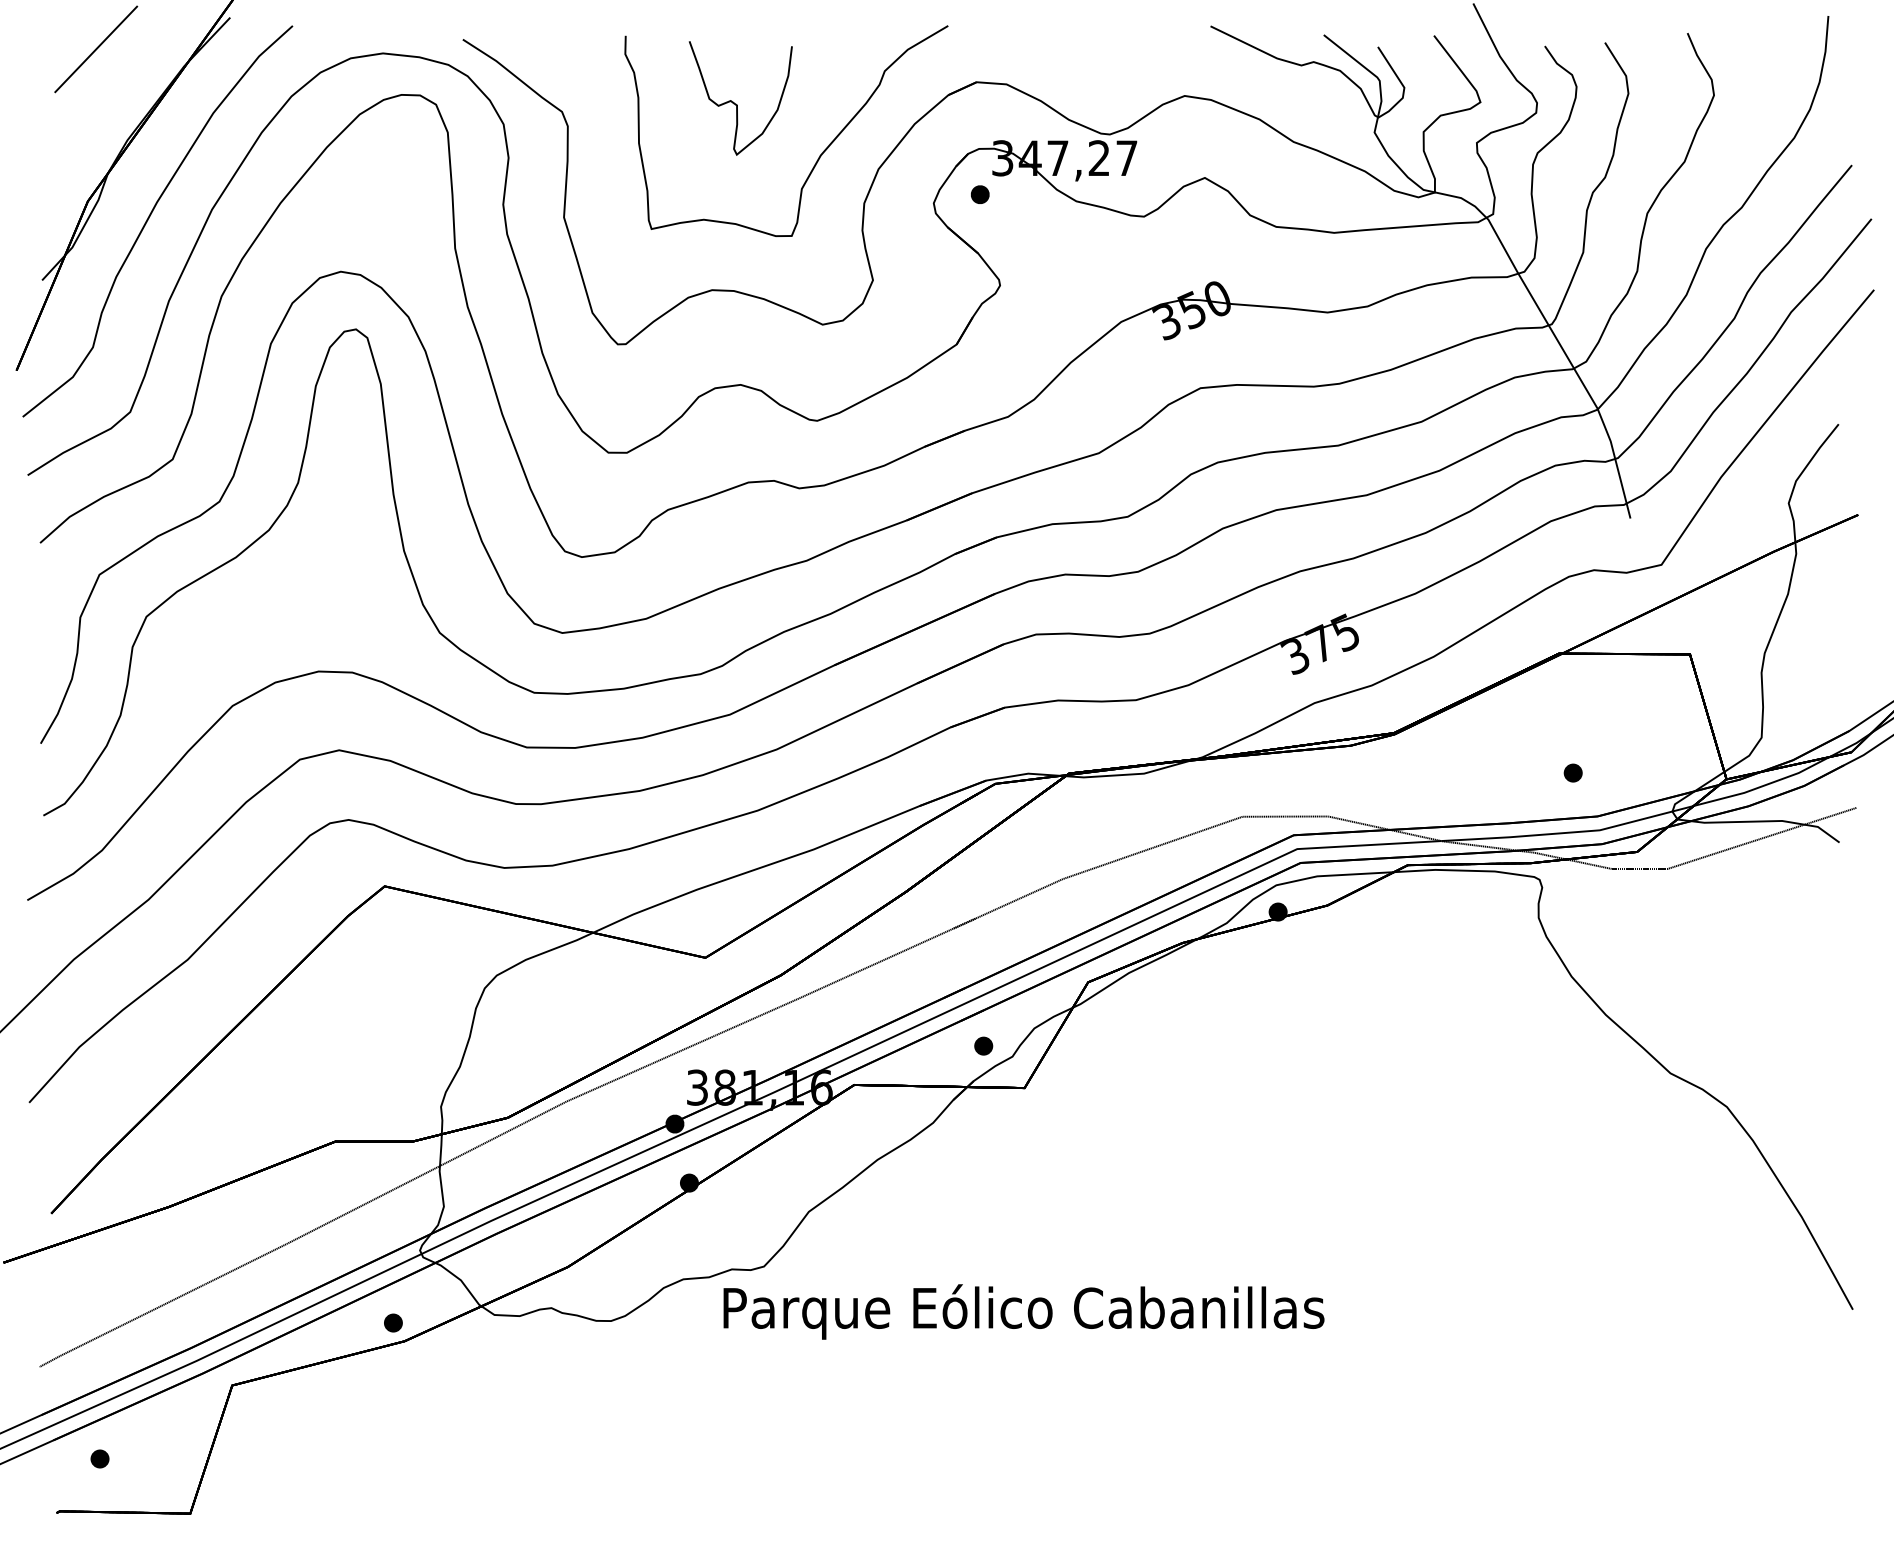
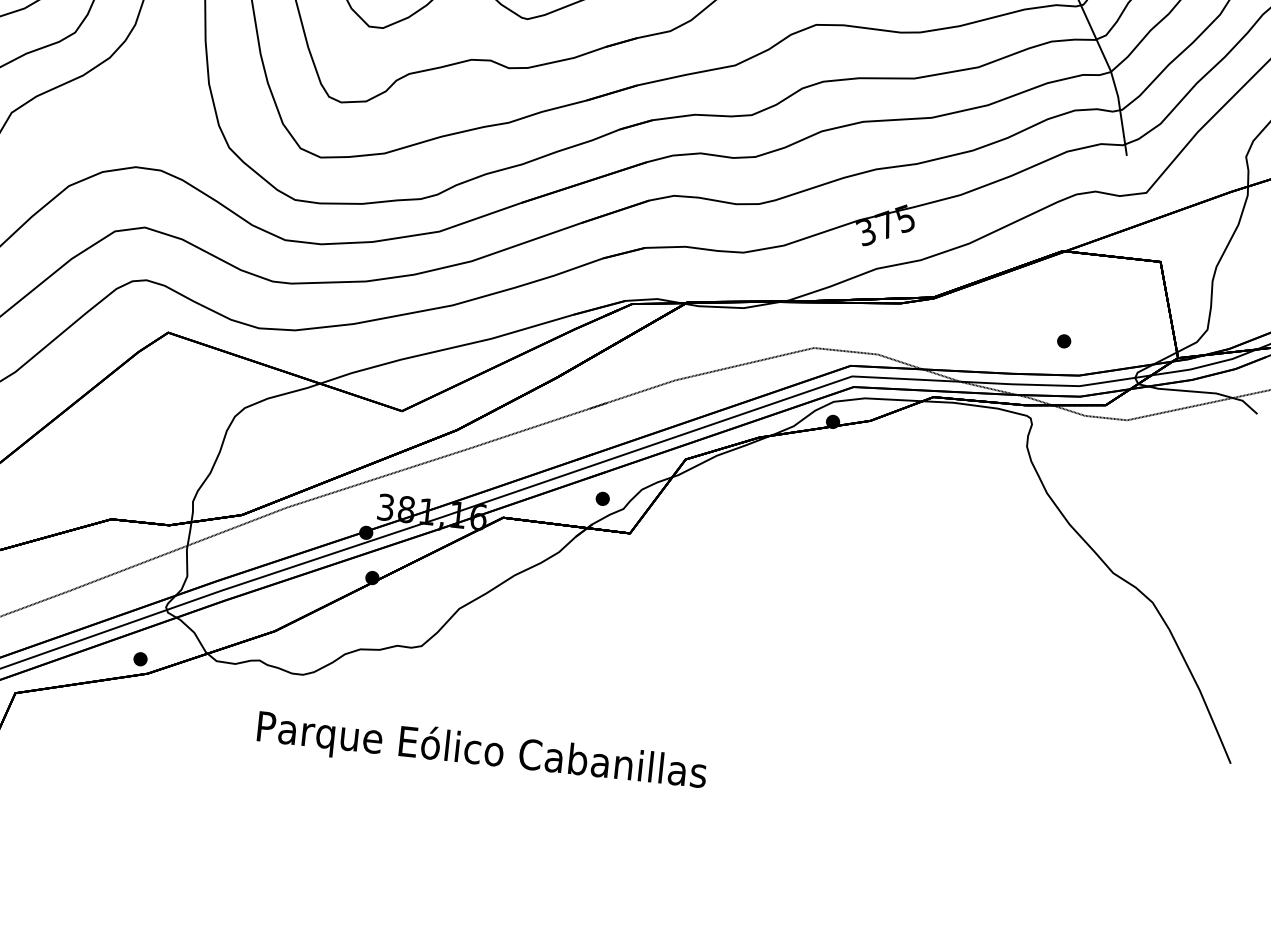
text: (1023, 1311) -> (481, 752), moved

